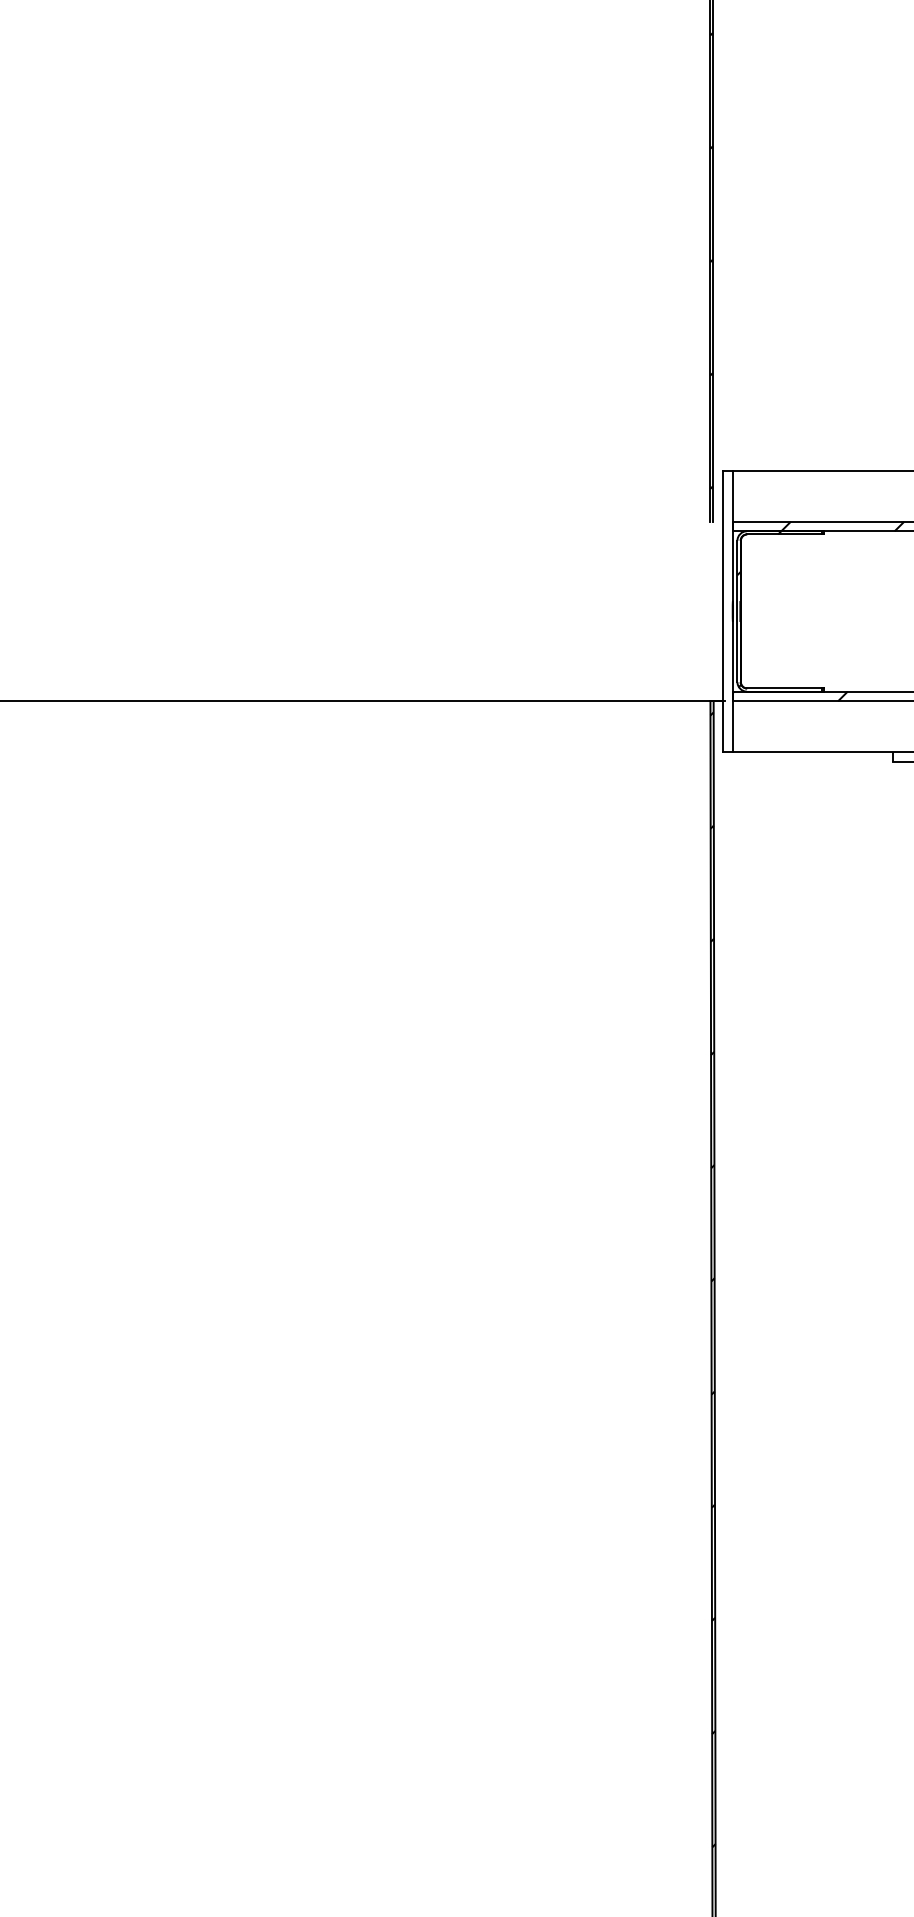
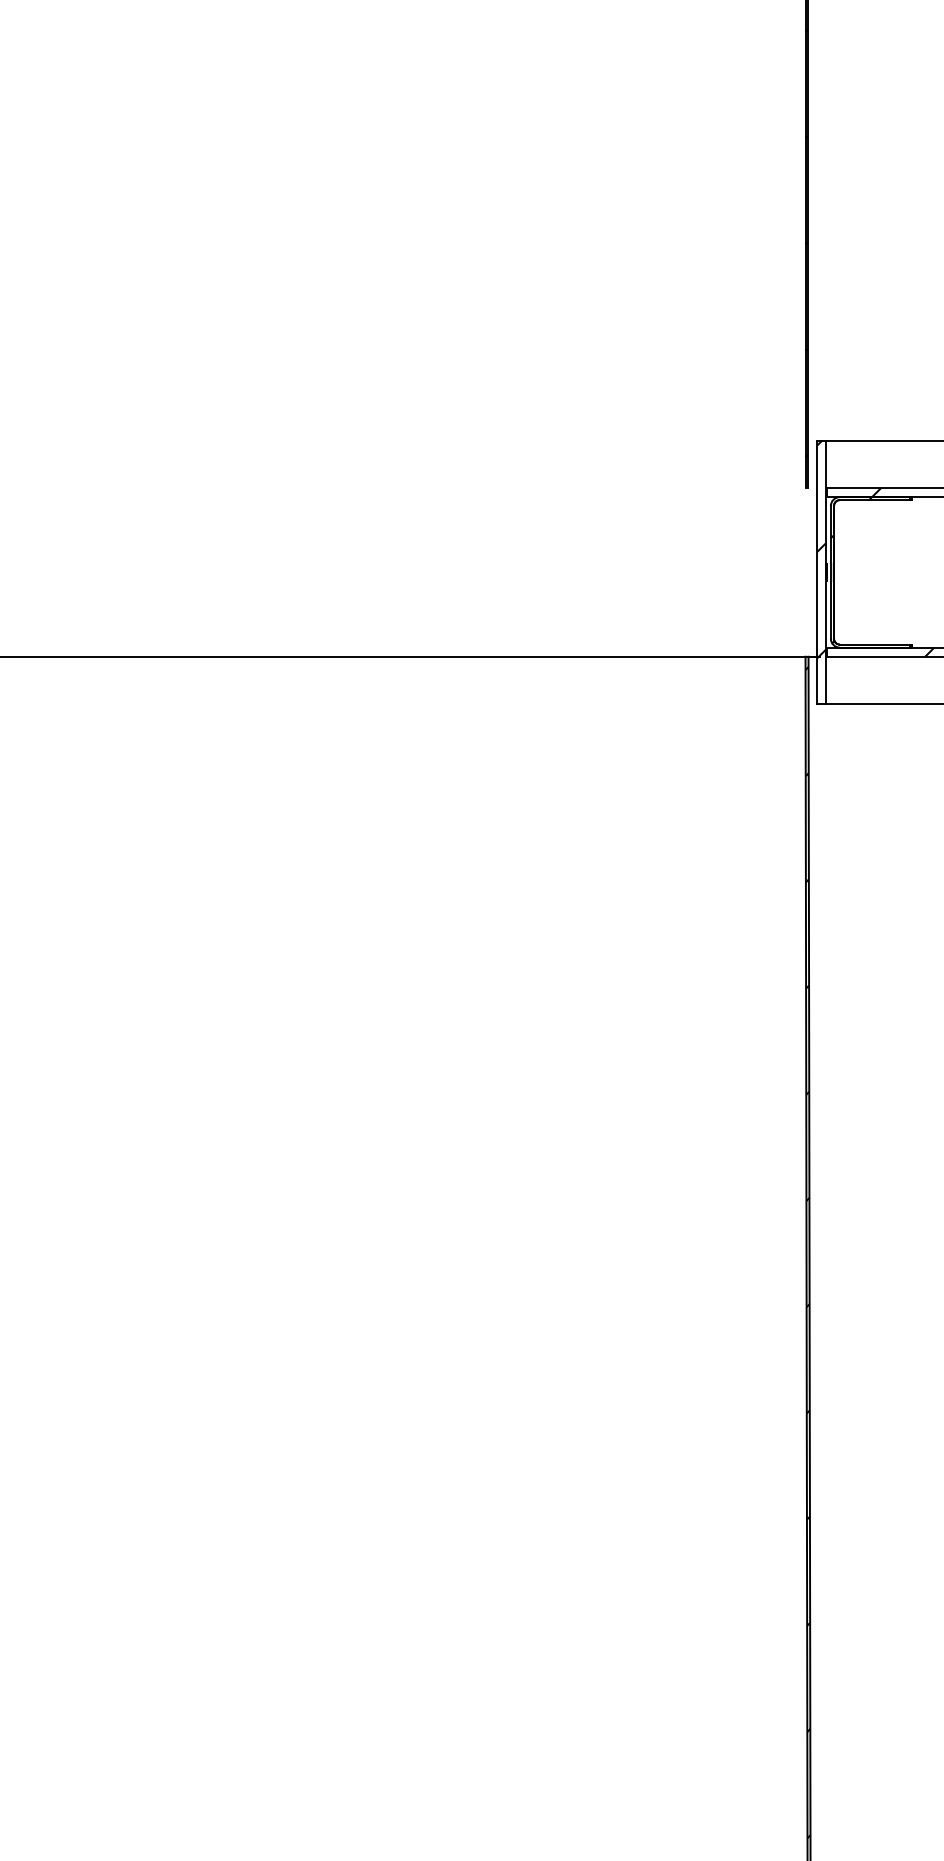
hatch: (727, 587) -> (821, 549), added

